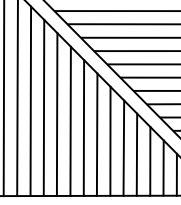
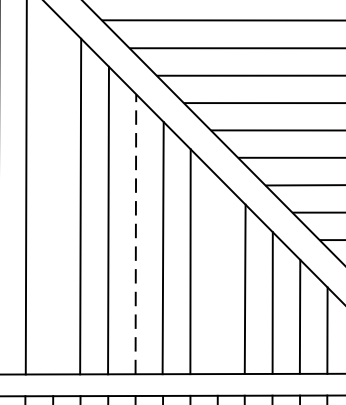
line: (43, 107) -> (52, 191), removed
line: (83, 128) -> (134, 235), solid -> dashed
line: (123, 147) -> (217, 274), removed

